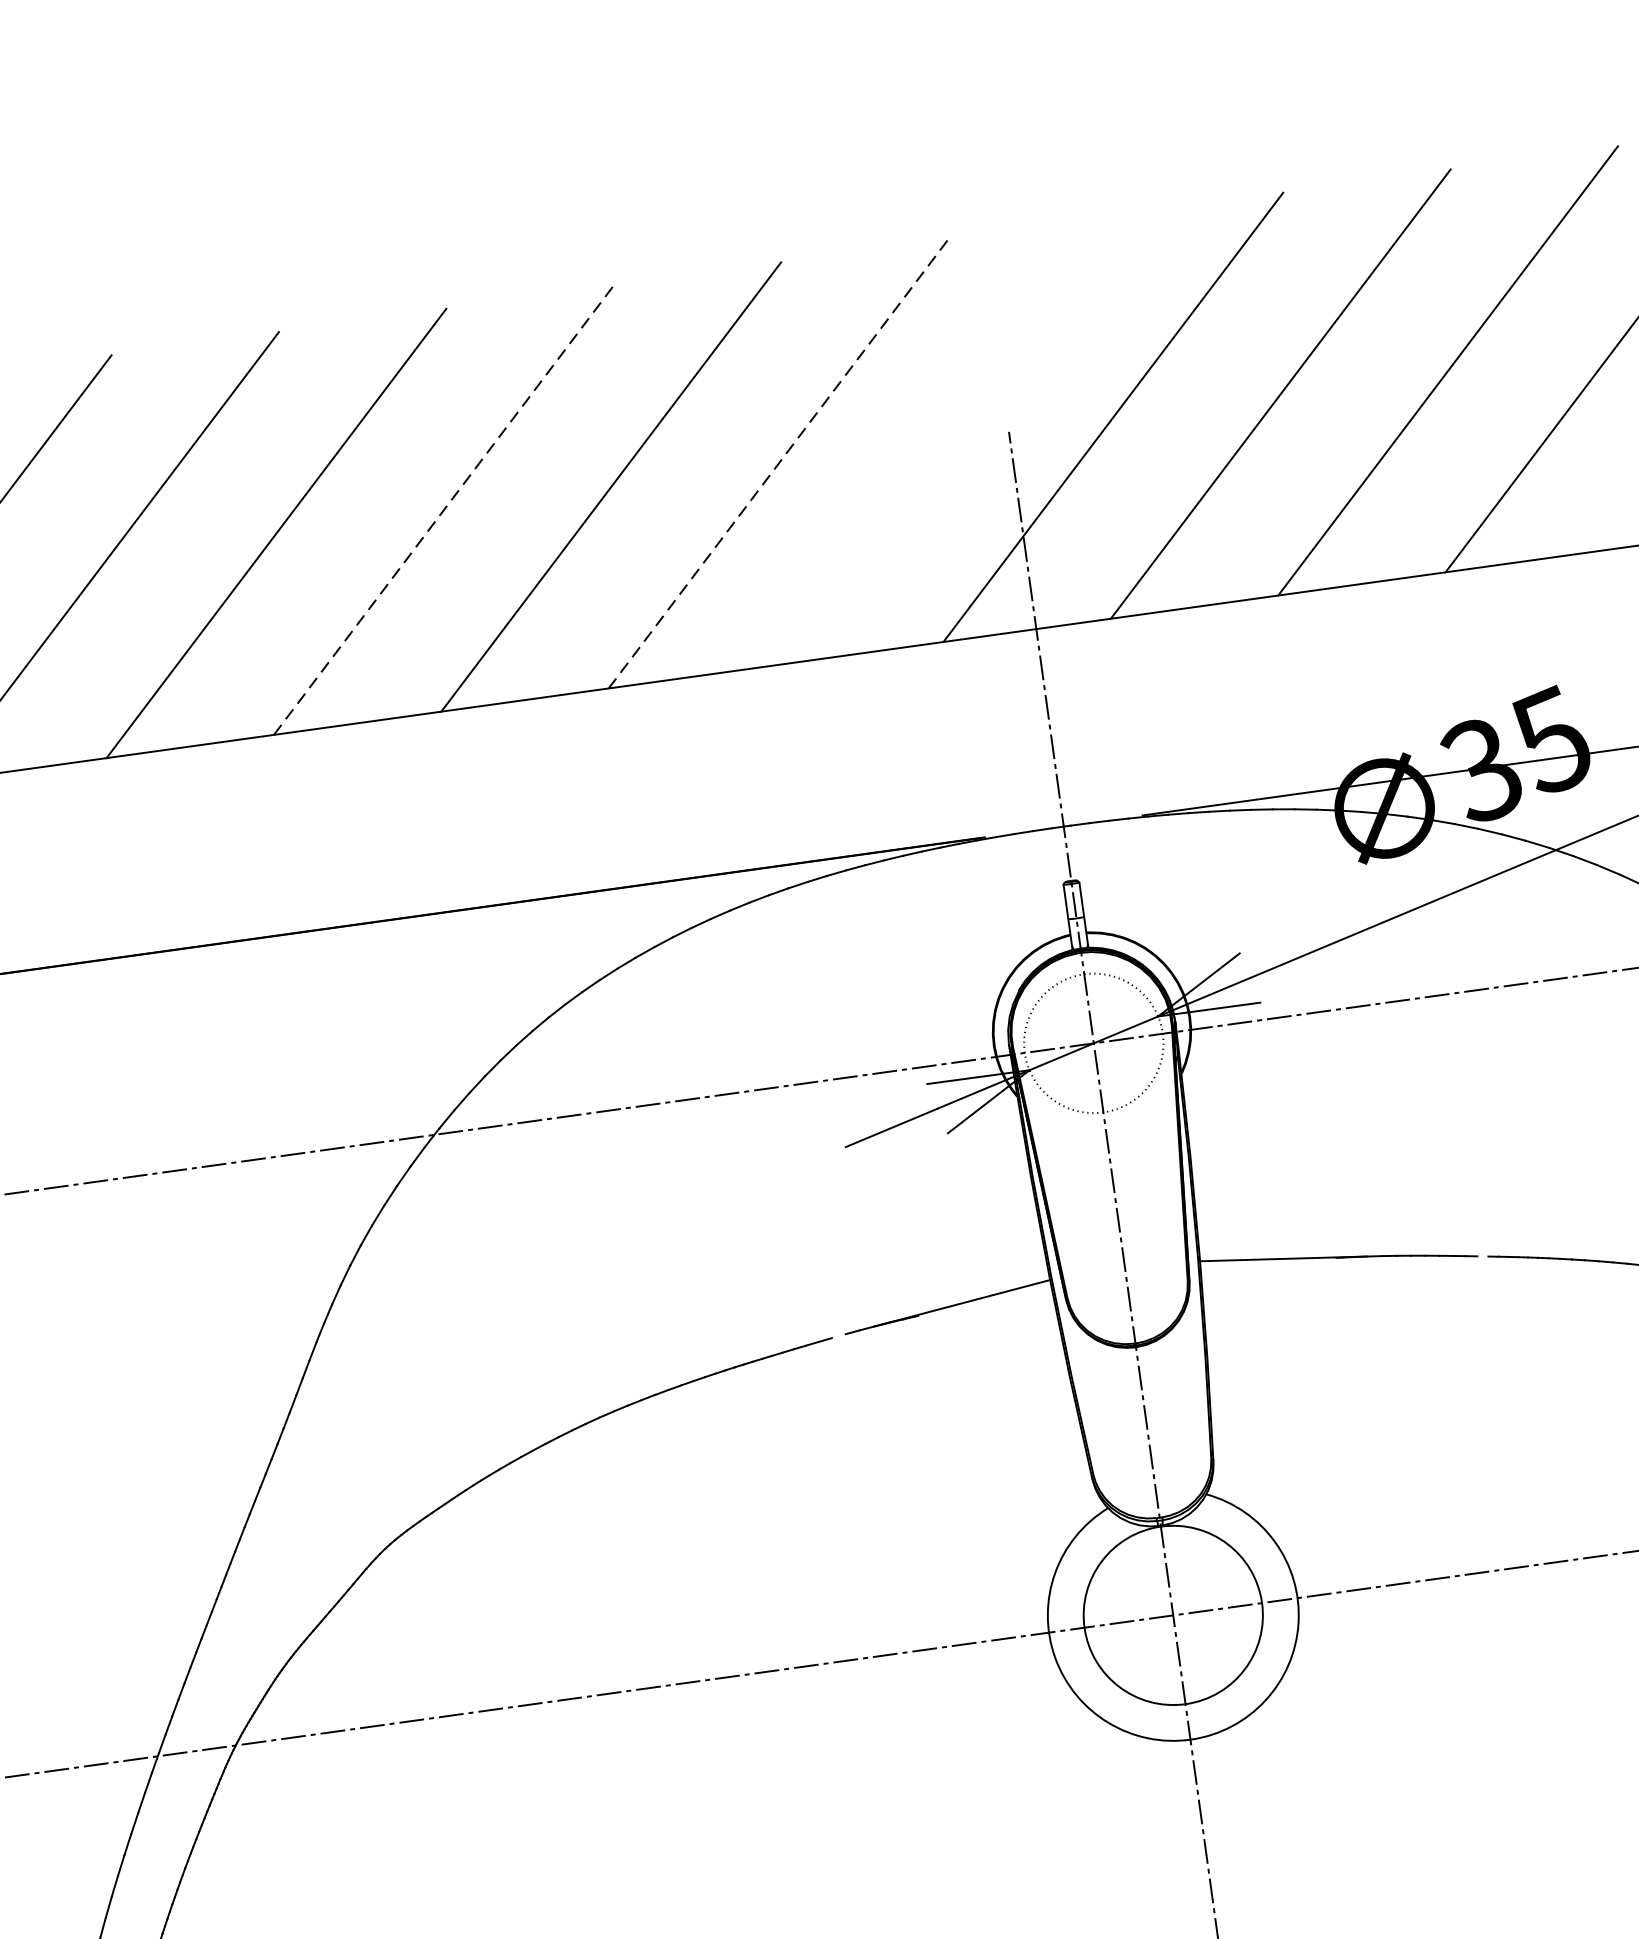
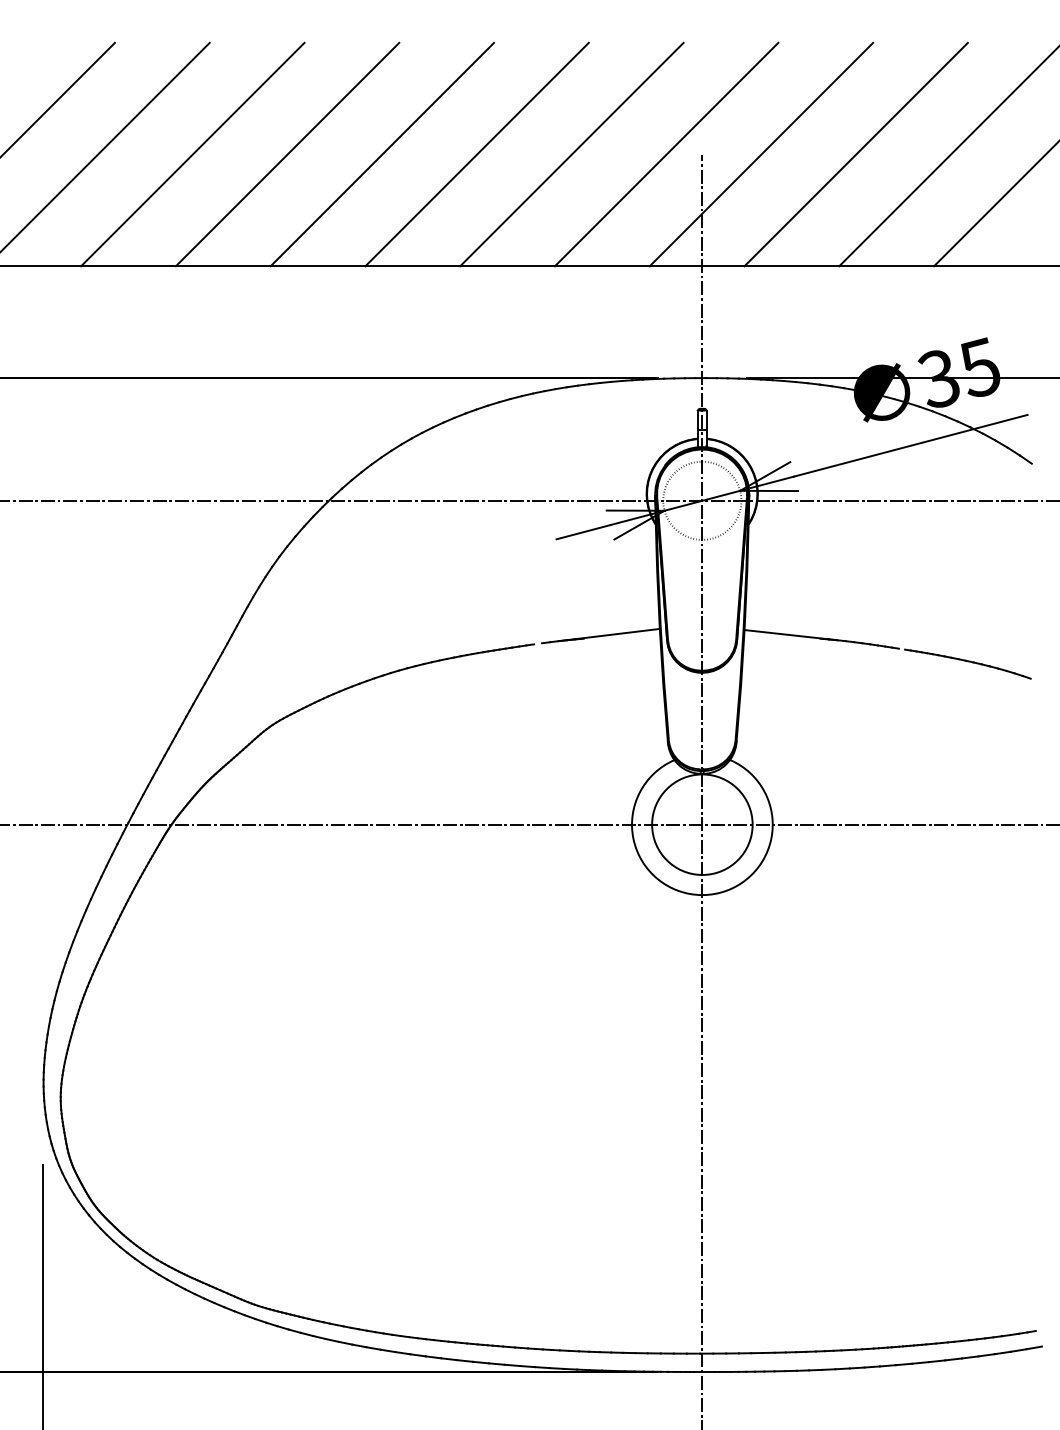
line: (945, 440) -> (666, 154), added
line: (777, 463) -> (571, 154), dashed -> solid
line: (444, 510) -> (382, 154), dashed -> solid

